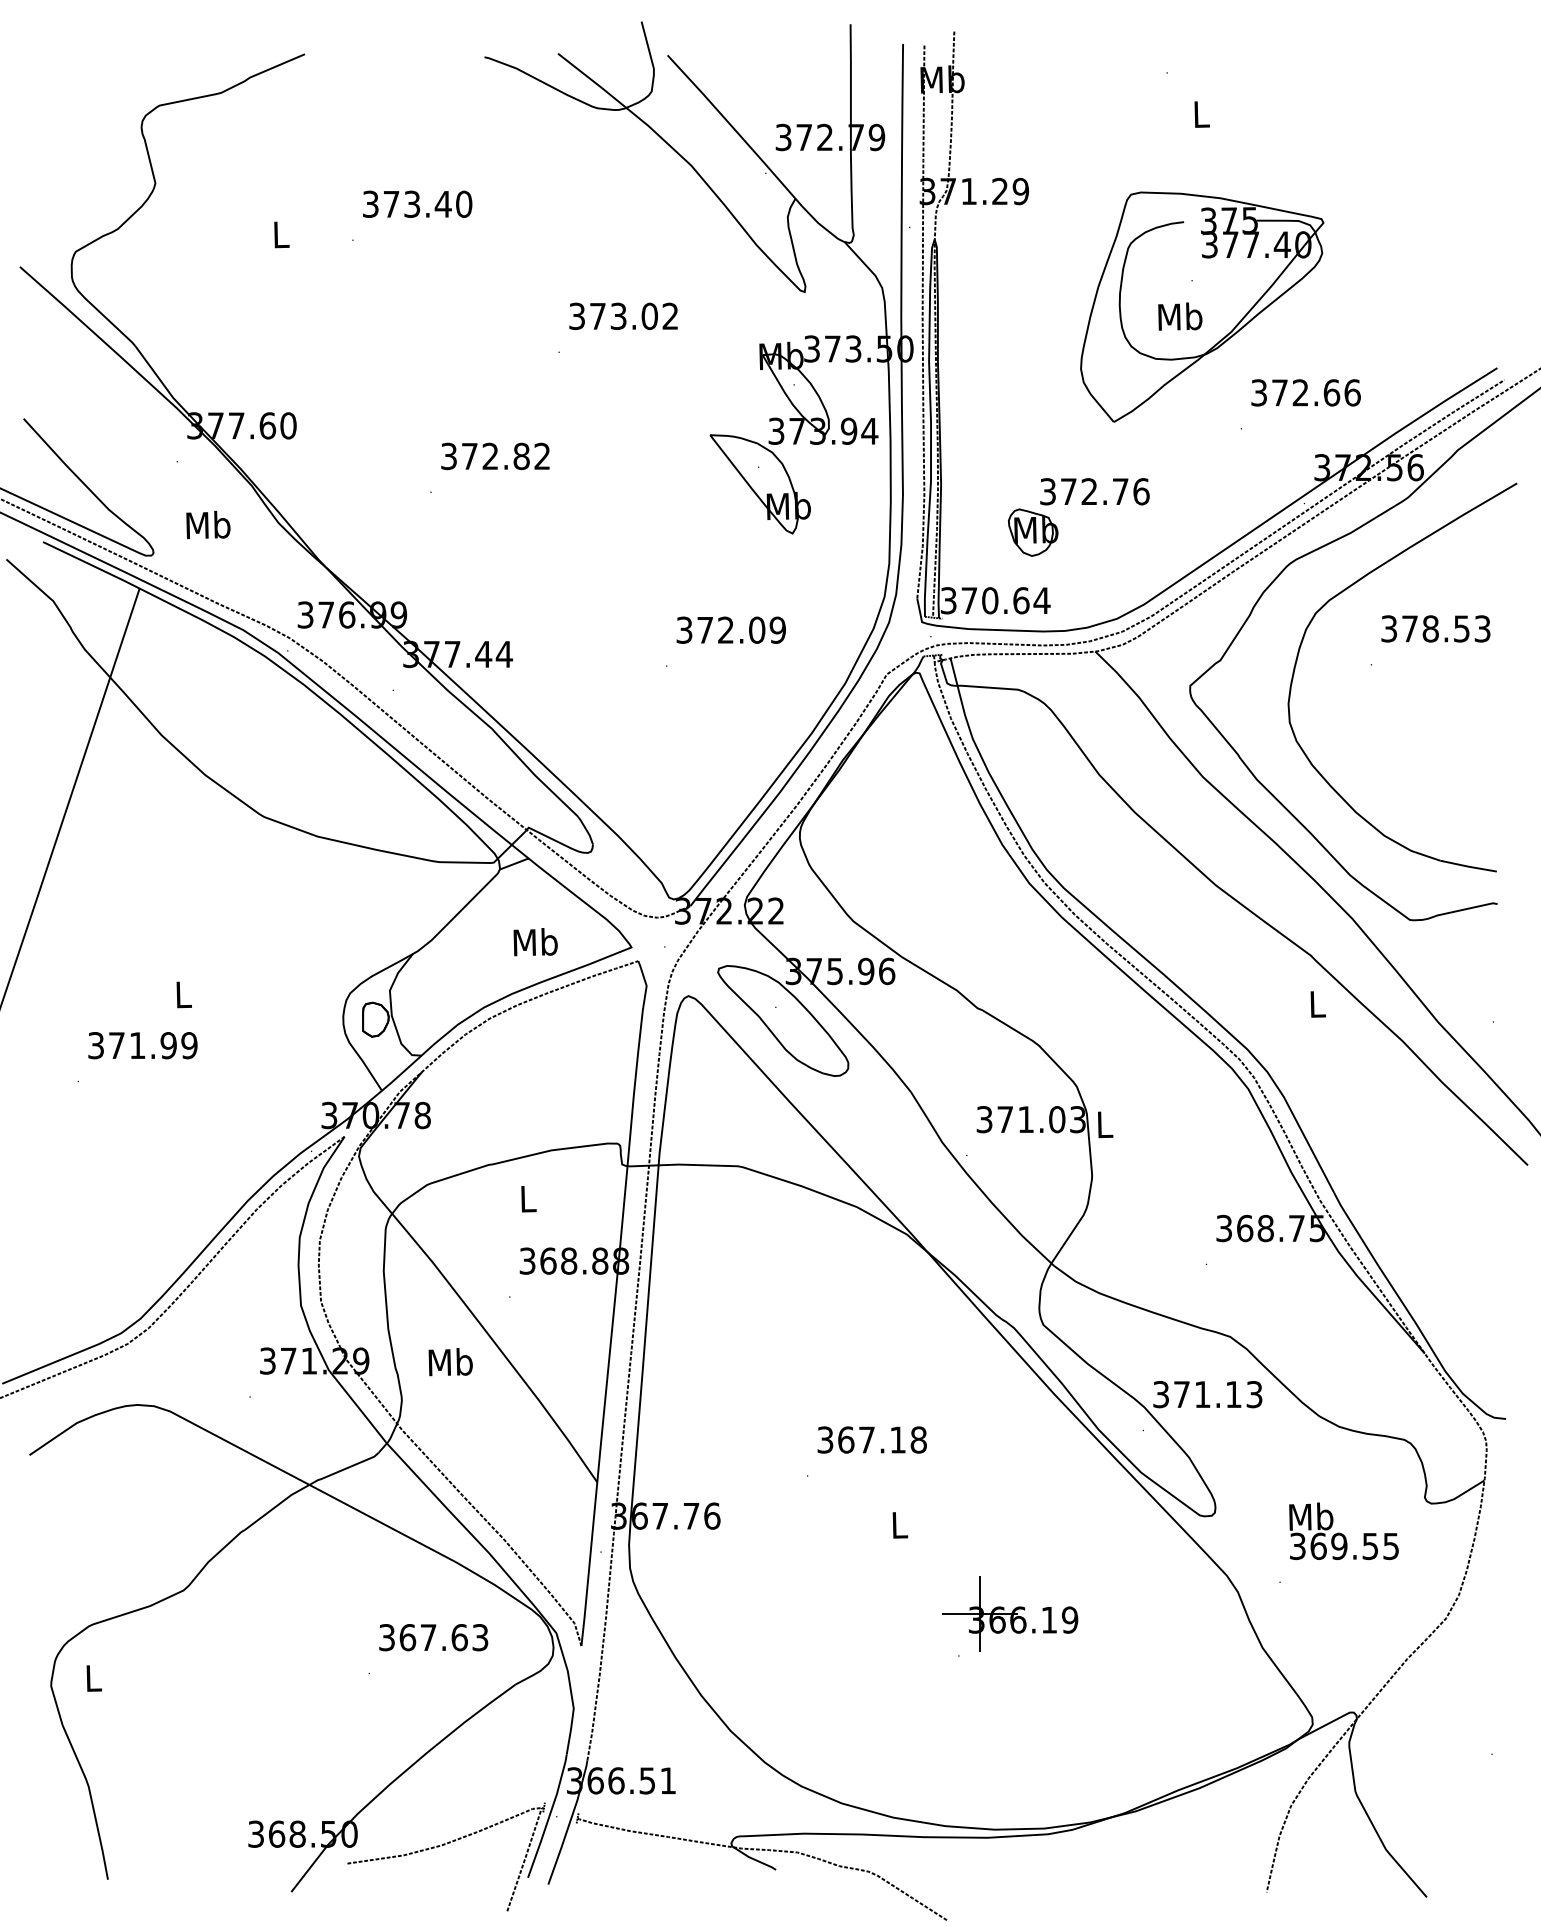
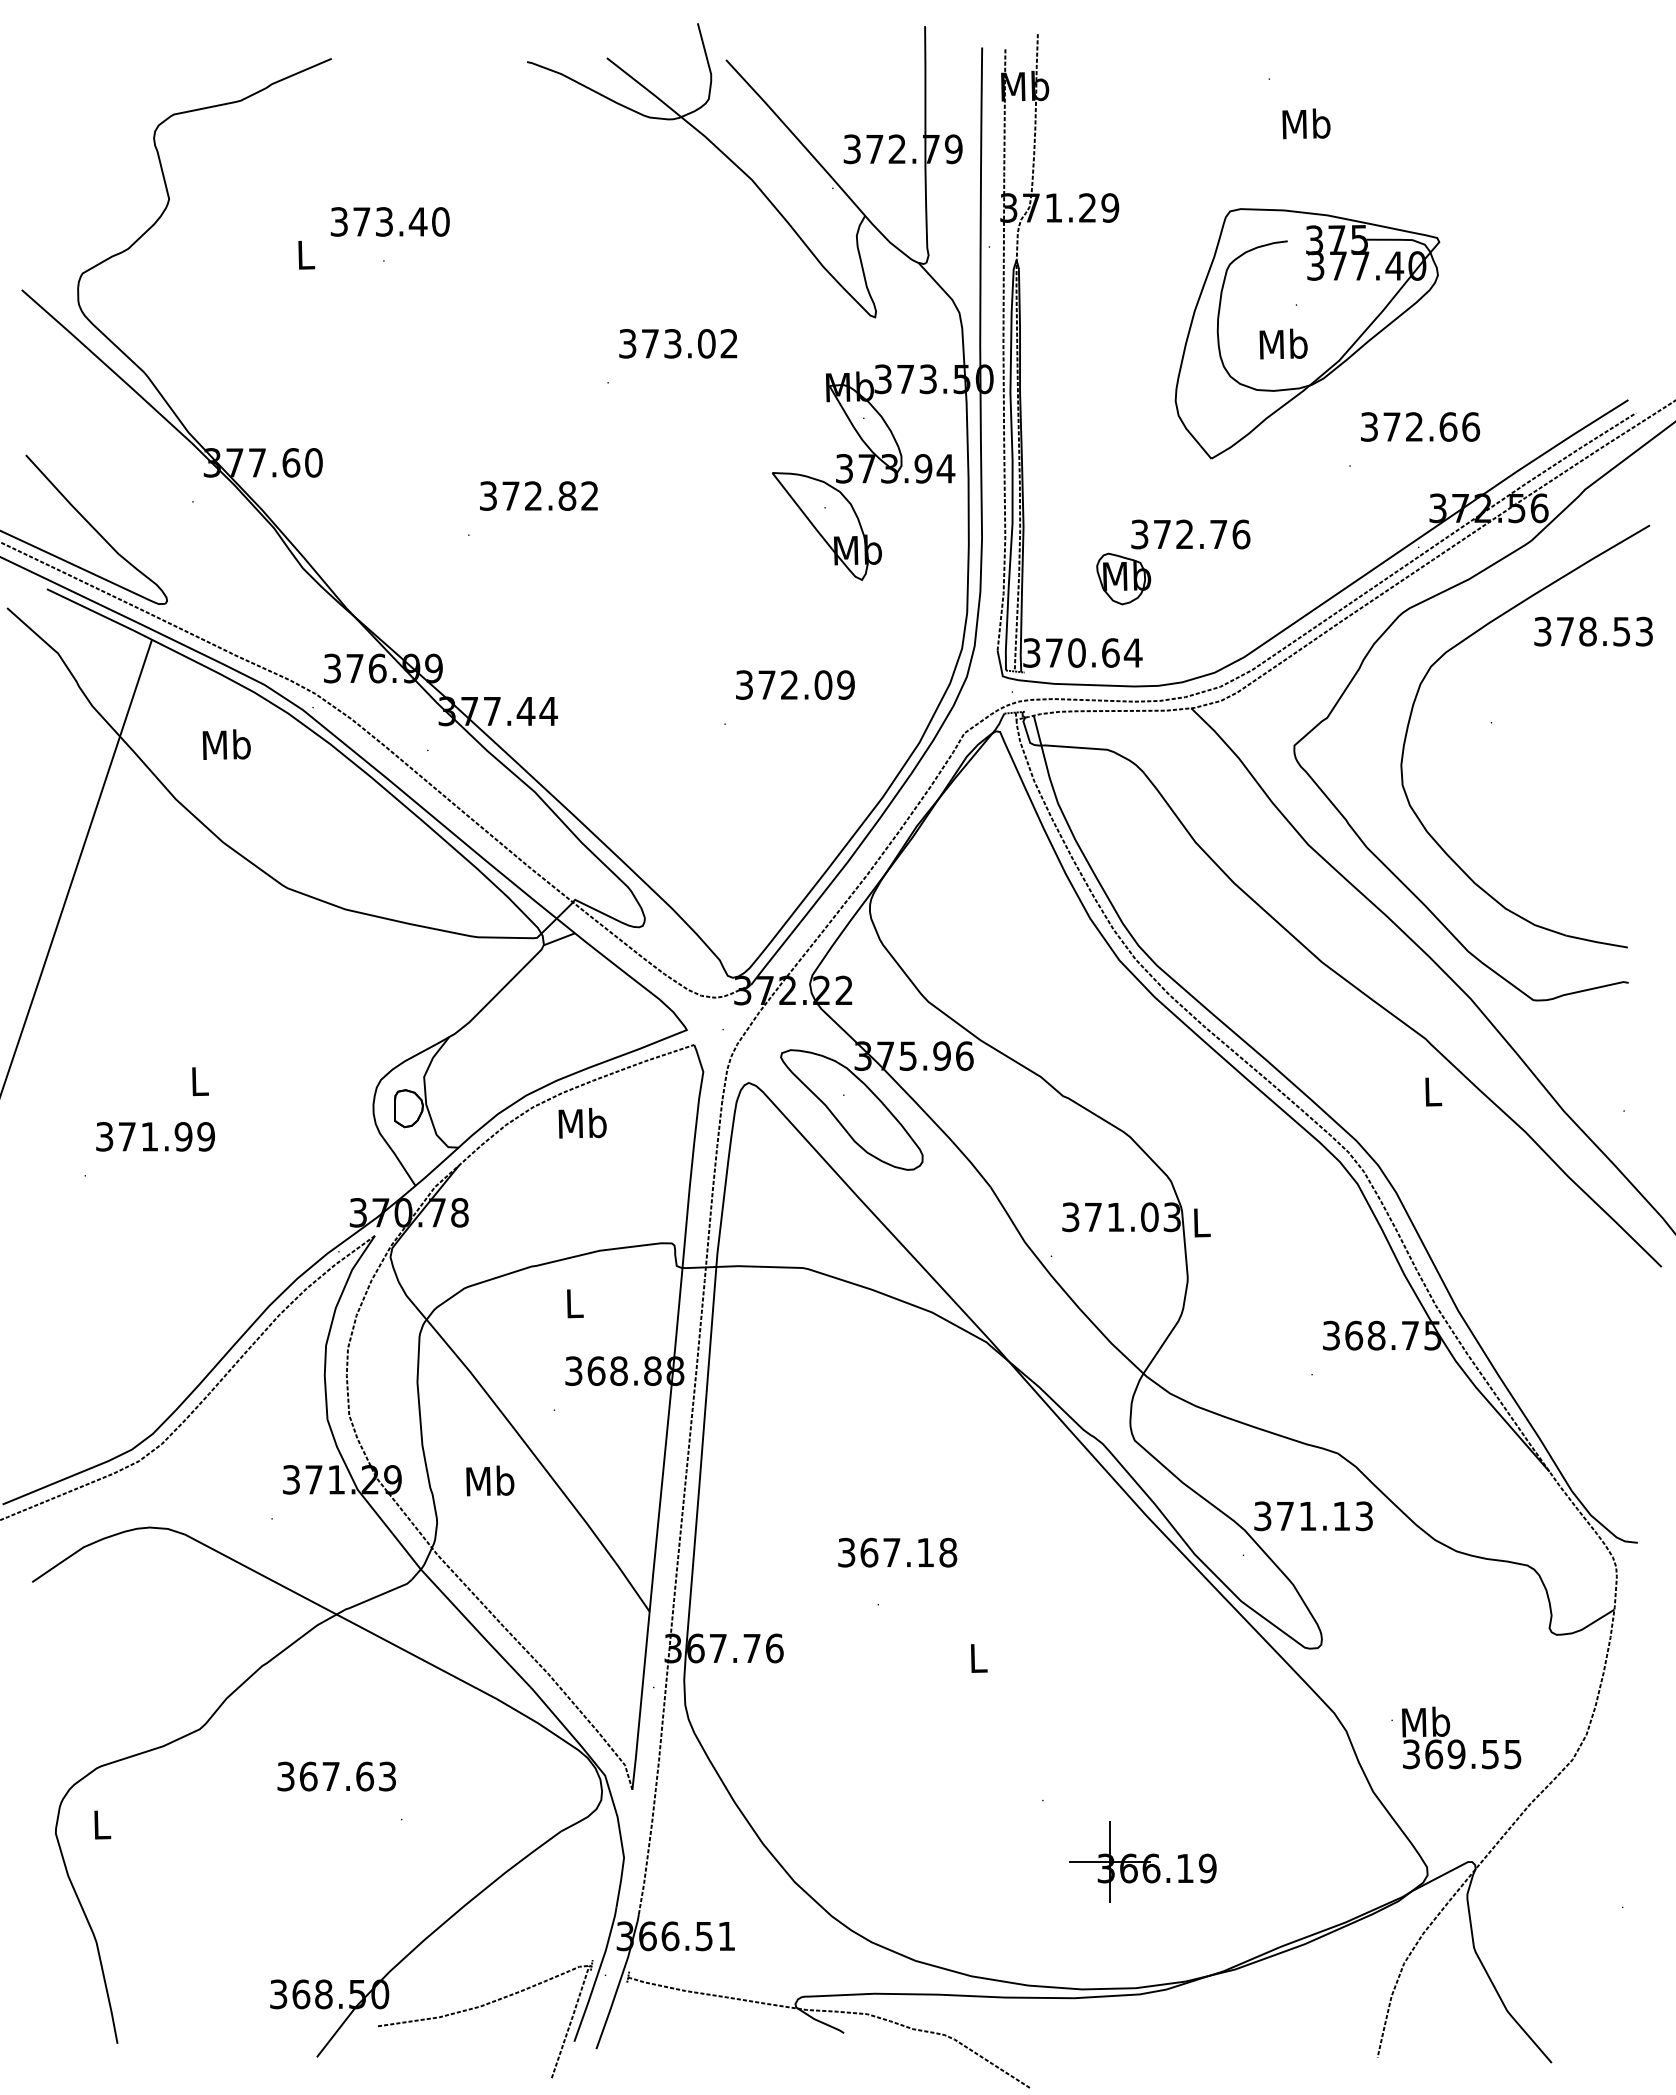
text: (1201, 113) -> (1306, 123), L -> Mb
text: (416, 203) -> (389, 221), moved
text: (208, 524) -> (226, 744), moved
text: (1435, 628) -> (1593, 631), moved
text: (535, 941) -> (582, 1122), moved
text: (872, 1439) -> (897, 1552), moved
text: (1343, 1530) -> (1461, 1737), moved
part: (1010, 1613) -> (1142, 1861), moved
text: (433, 1637) -> (336, 1776), moved

